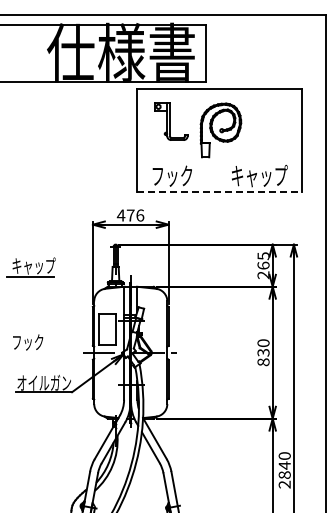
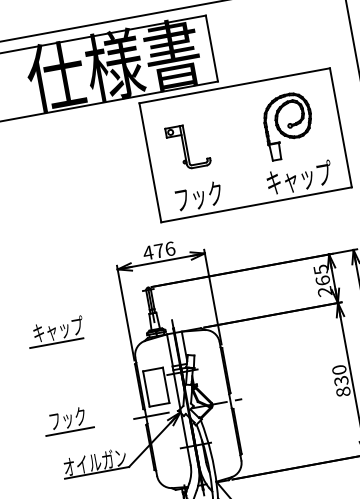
part: (171, 121) -> (188, 146), moved
part: (220, 130) -> (288, 125), moved
line: (219, 191) -> (256, 204), dashed -> solid
line: (27, 353) -> (69, 431), added

